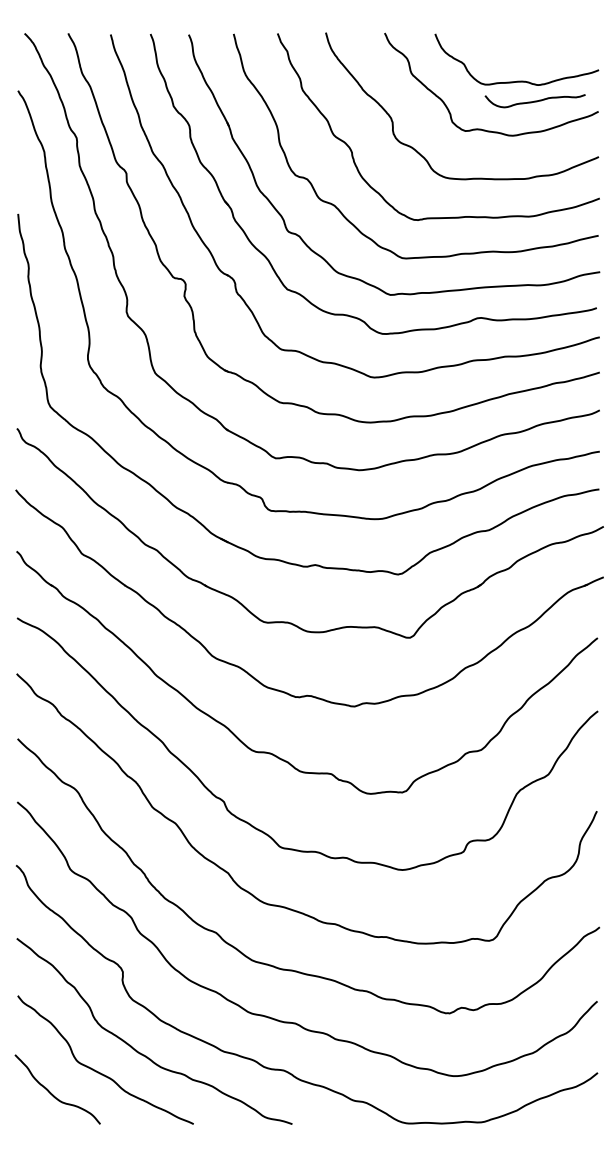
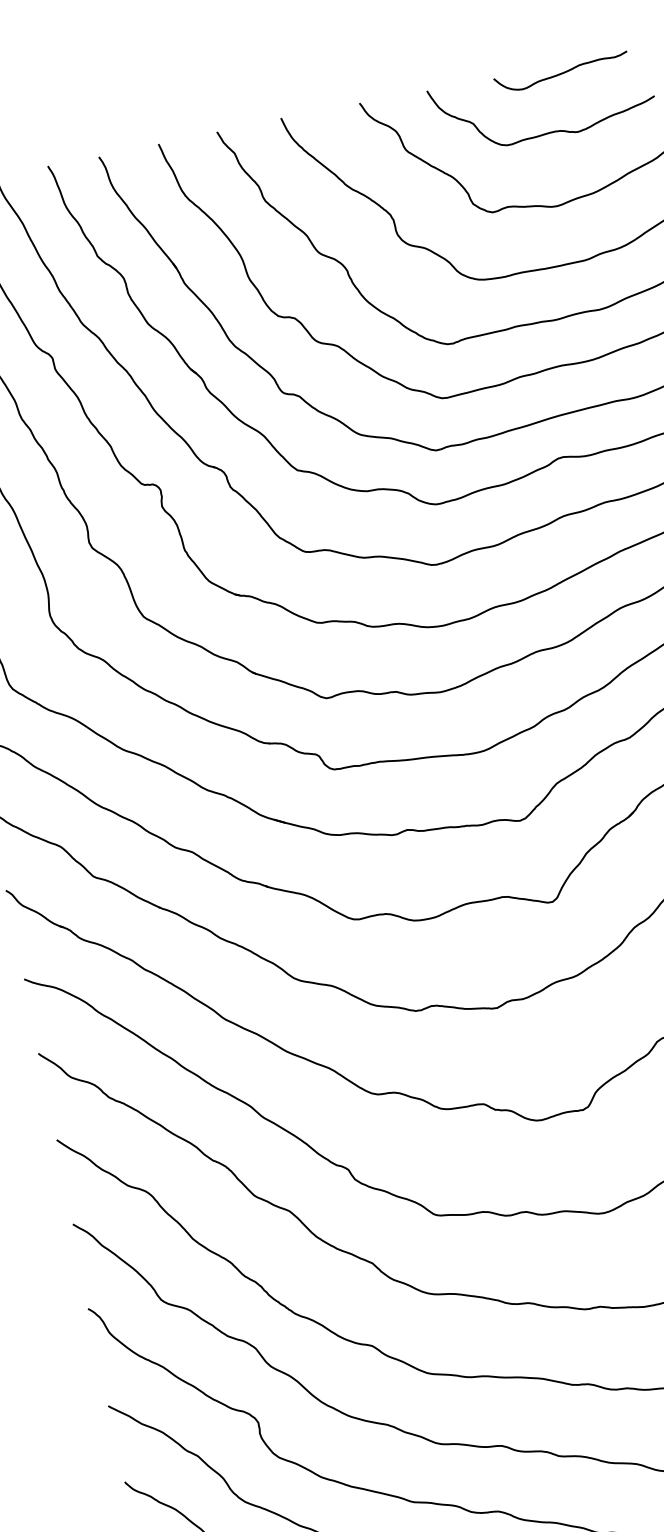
curve: (534, 101) -> (560, 73), moved

